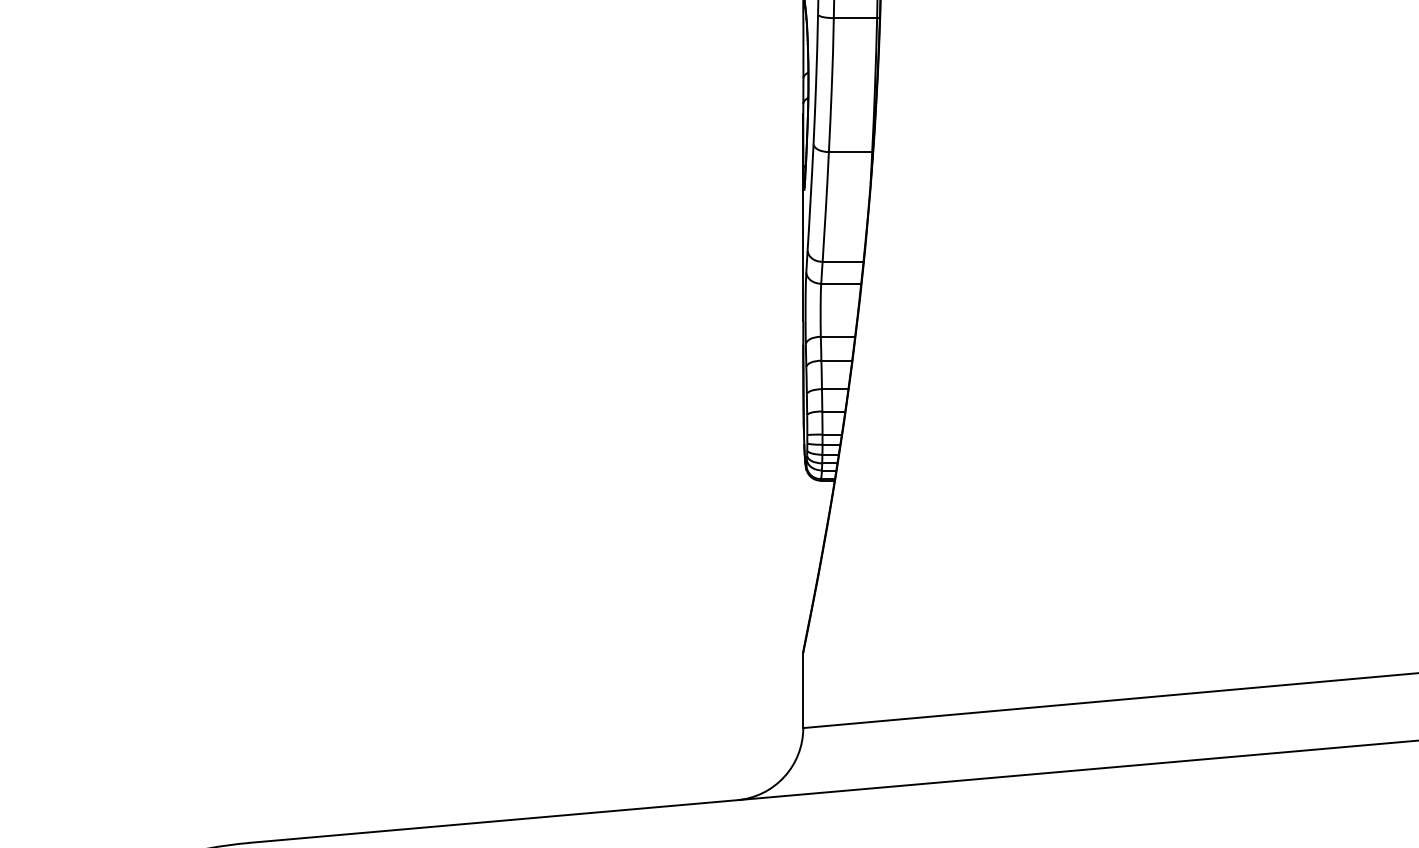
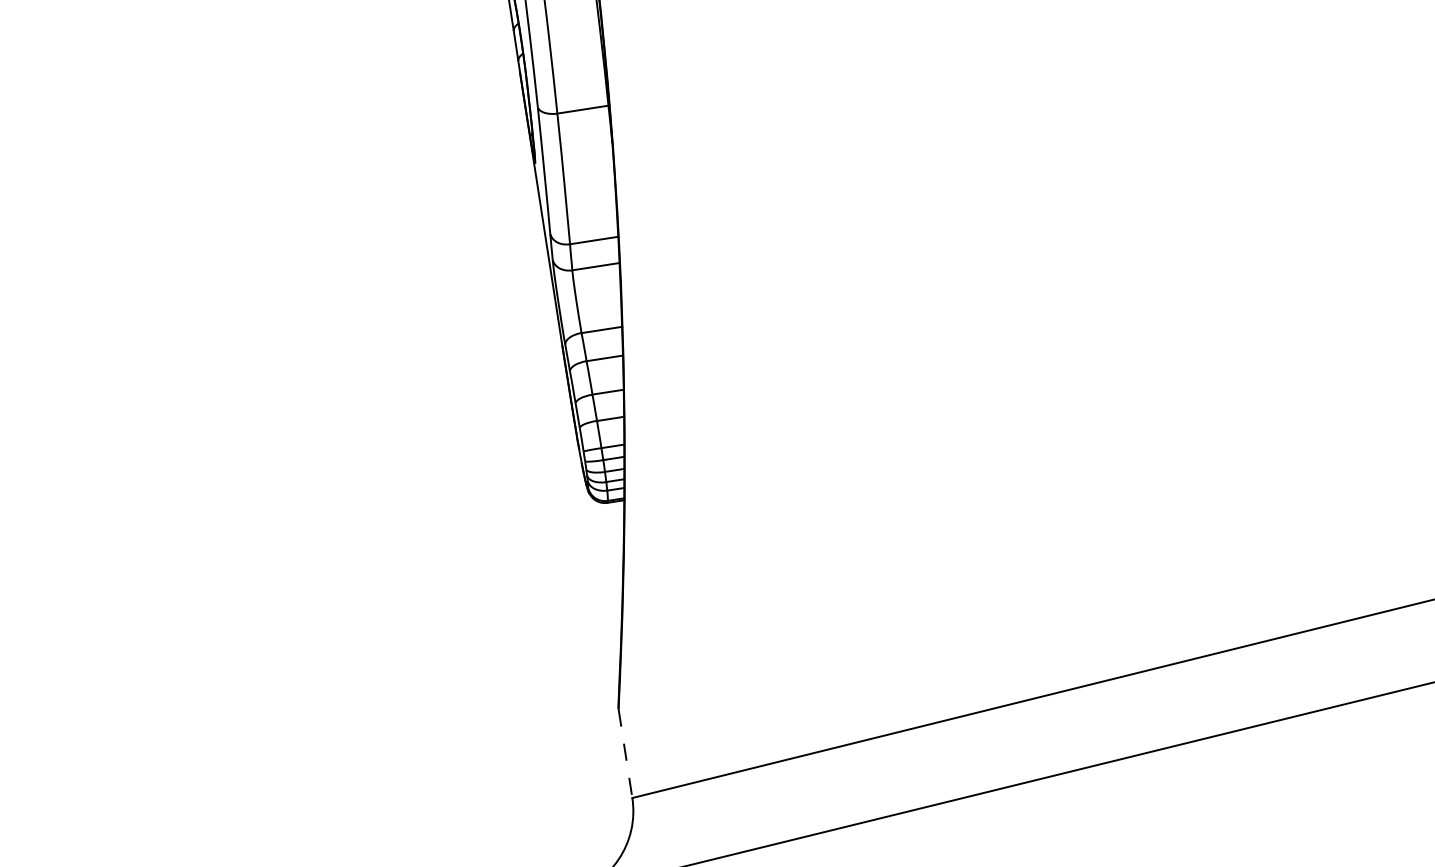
line: (803, 690) -> (625, 753), solid -> dashed

